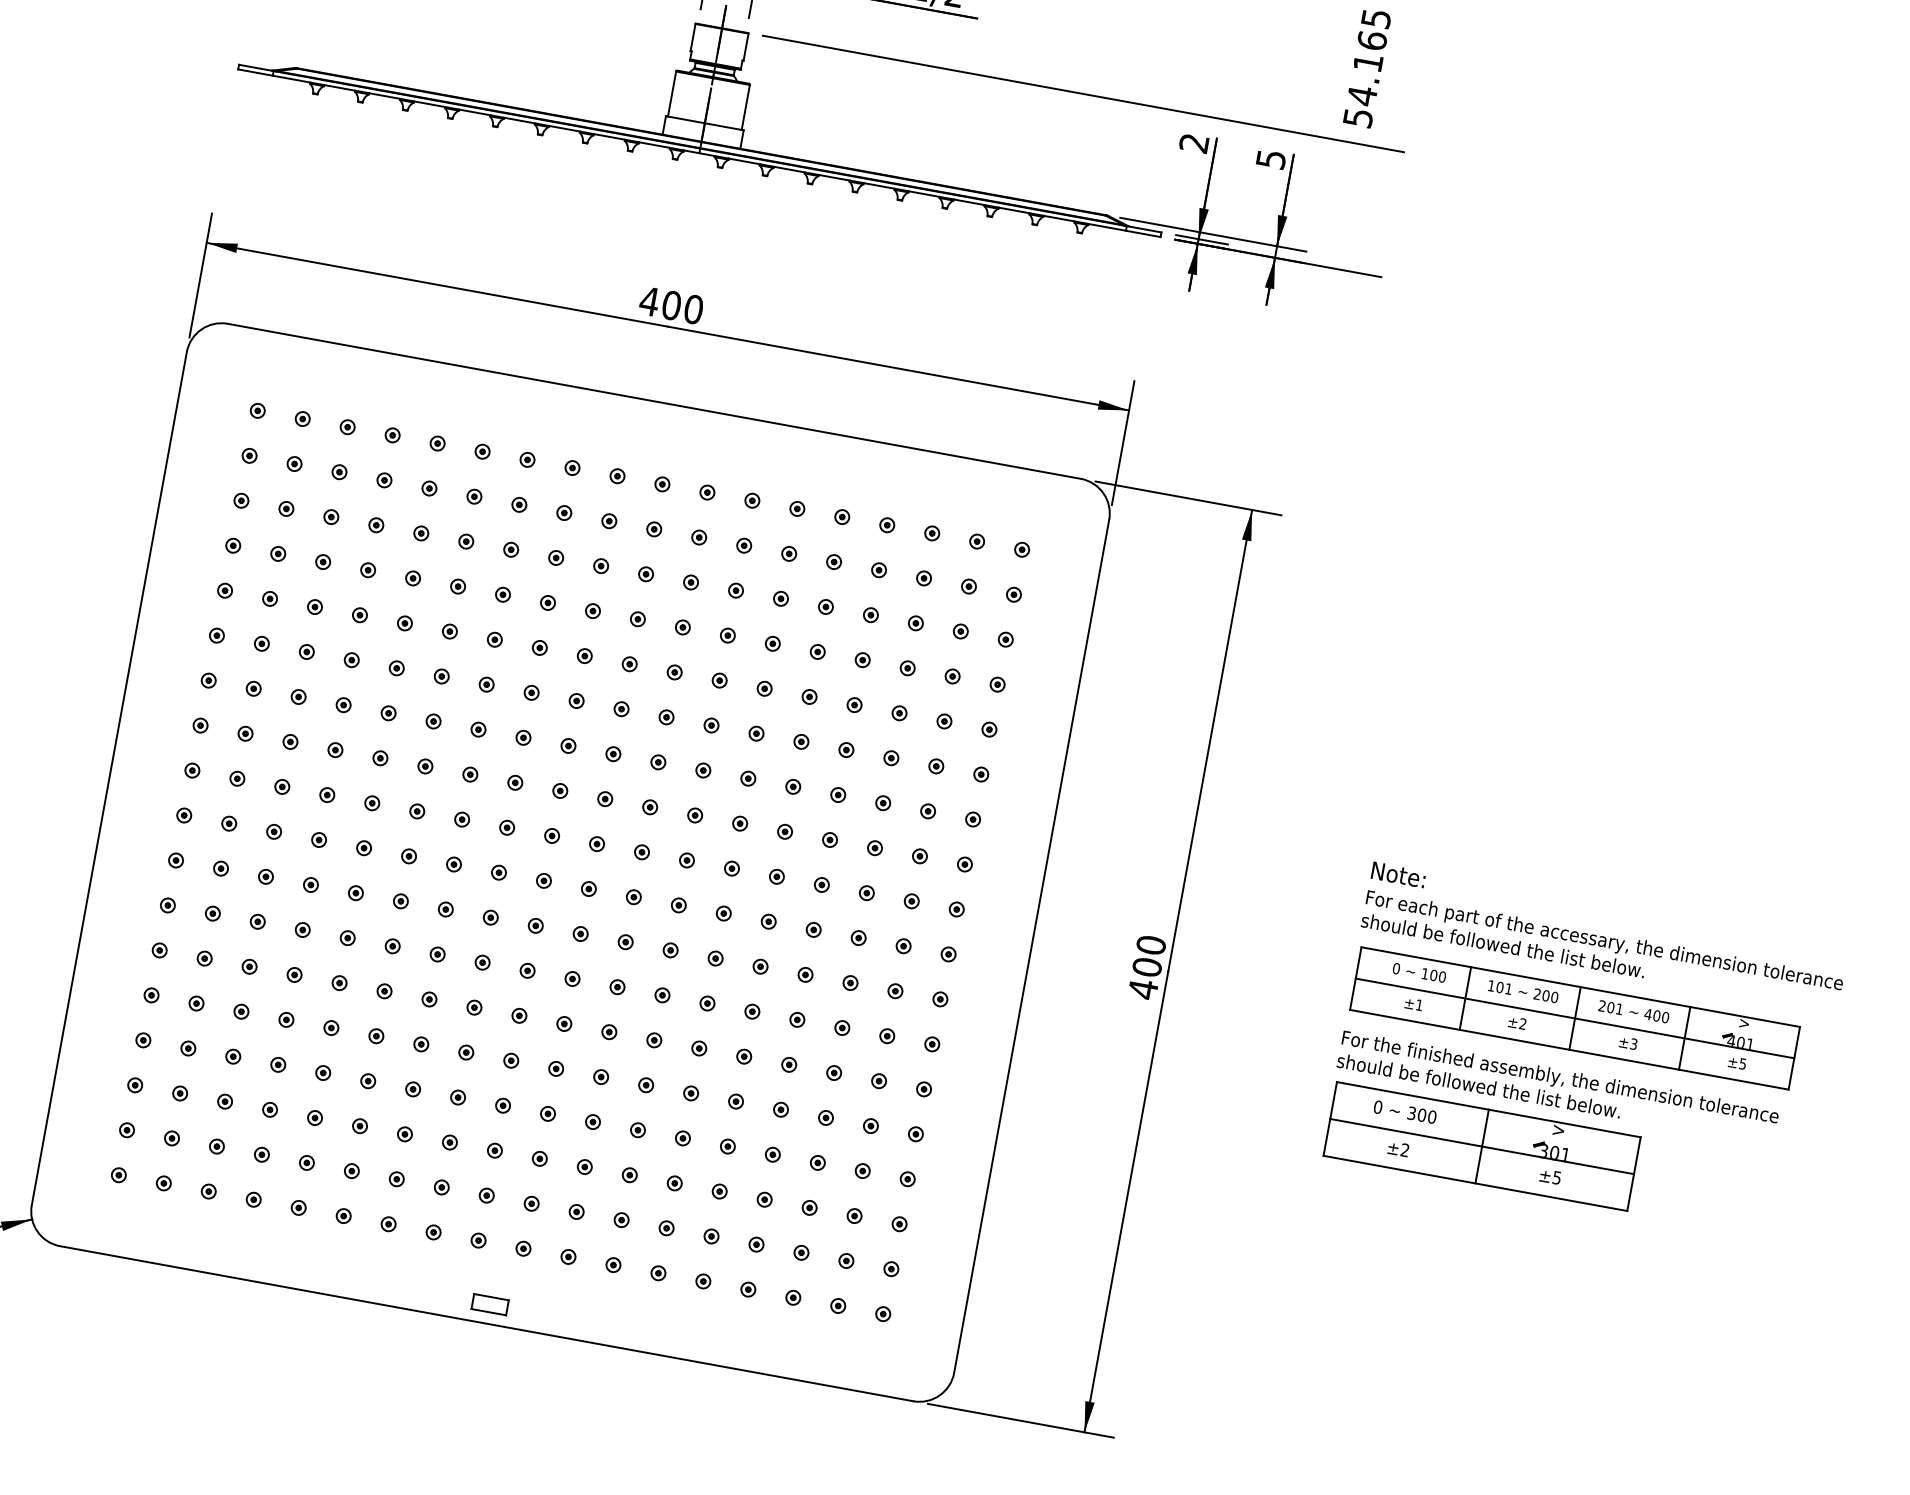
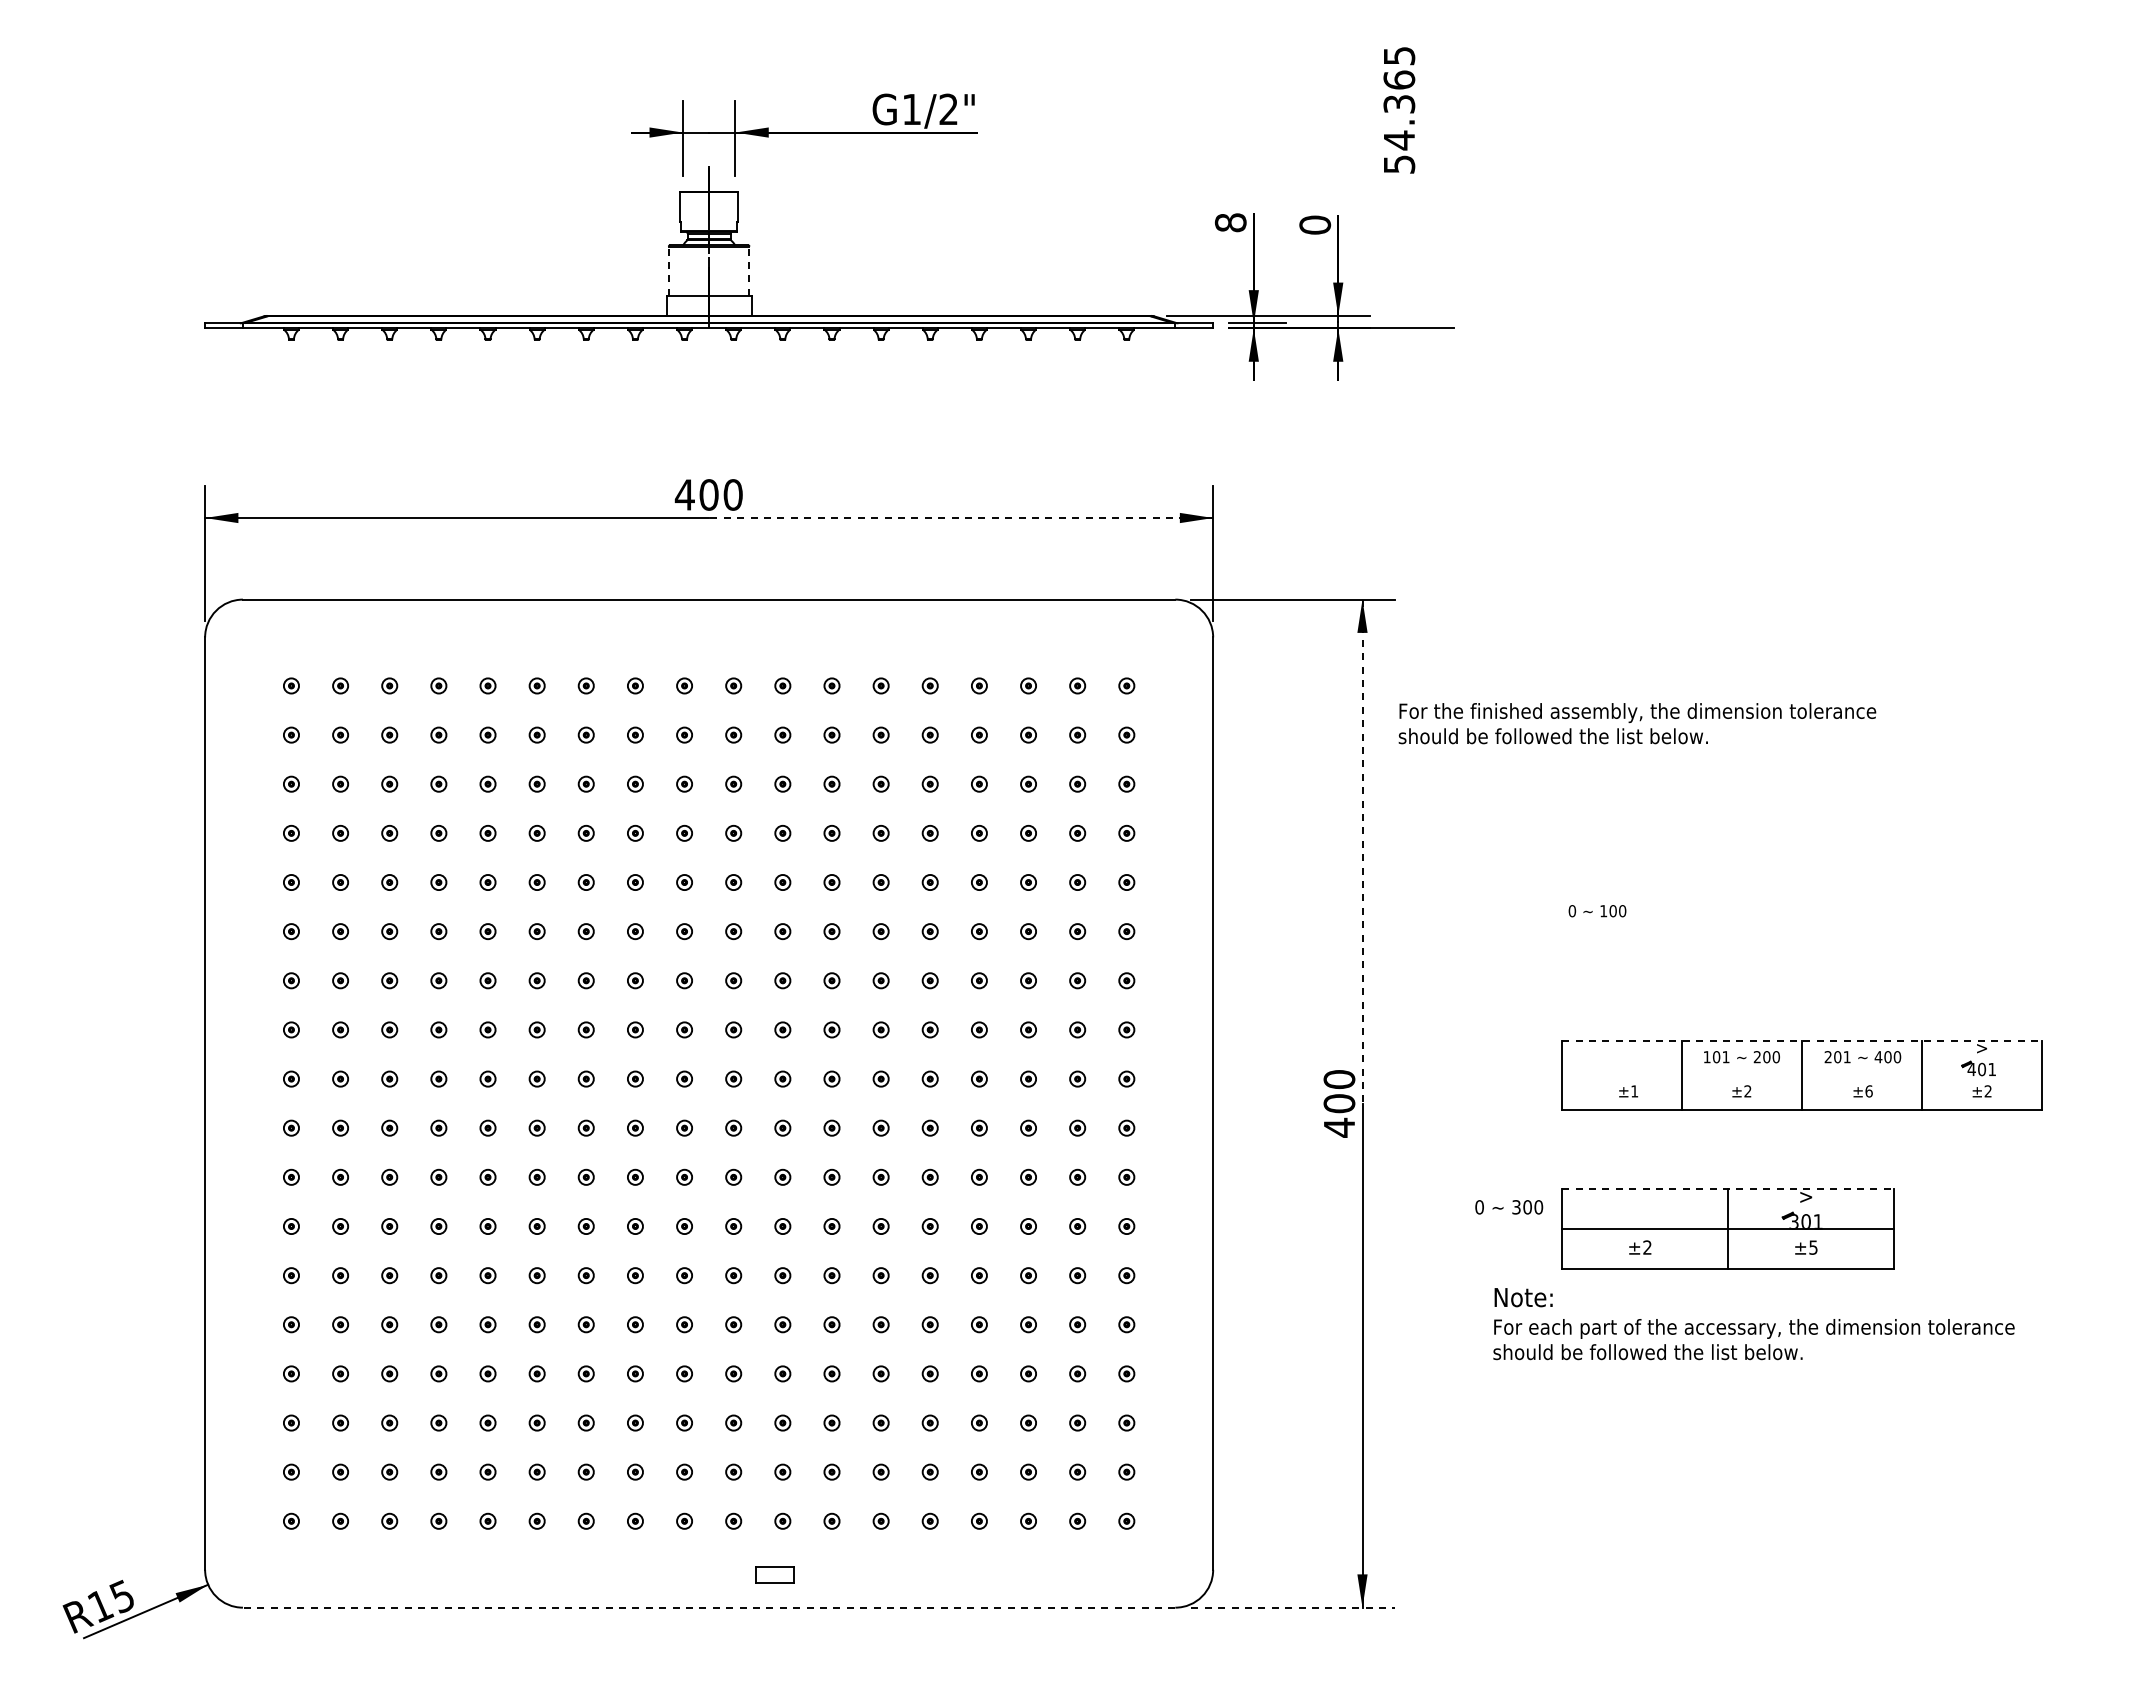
text: (1368, 63) -> (1399, 104), 54.165 -> 54.365
line: (1083, 93) -> (1103, 191), removed
line: (671, 94) -> (668, 271), solid -> dashed
line: (745, 107) -> (749, 271), solid -> dashed
text: (1194, 142) -> (1230, 222), 2 -> 8
text: (1271, 158) -> (1315, 224), 5 -> 0
line: (898, 369) -> (961, 518), solid -> dashed
line: (1210, 741) -> (1362, 852), solid -> dashed
text: (1604, 937) -> (1753, 1324), moved
text: (1419, 973) -> (1597, 911), moved
line: (1580, 987) -> (1801, 1041), solid -> dashed
line: (1574, 1018) -> (1801, 1075), removed
text: (1633, 1044) -> (1868, 1091), ±3 -> ±6
text: (1742, 1063) -> (1987, 1091), ±5 -> ±2
text: (1558, 1088) -> (1637, 723), moved
line: (1489, 1109) -> (1728, 1188), solid -> dashed
text: (1405, 1112) -> (1509, 1207), moved
part: (489, 1304) -> (774, 1574), moved
line: (486, 1323) -> (708, 1607), solid -> dashed
line: (1020, 1420) -> (1292, 1607), solid -> dashed

